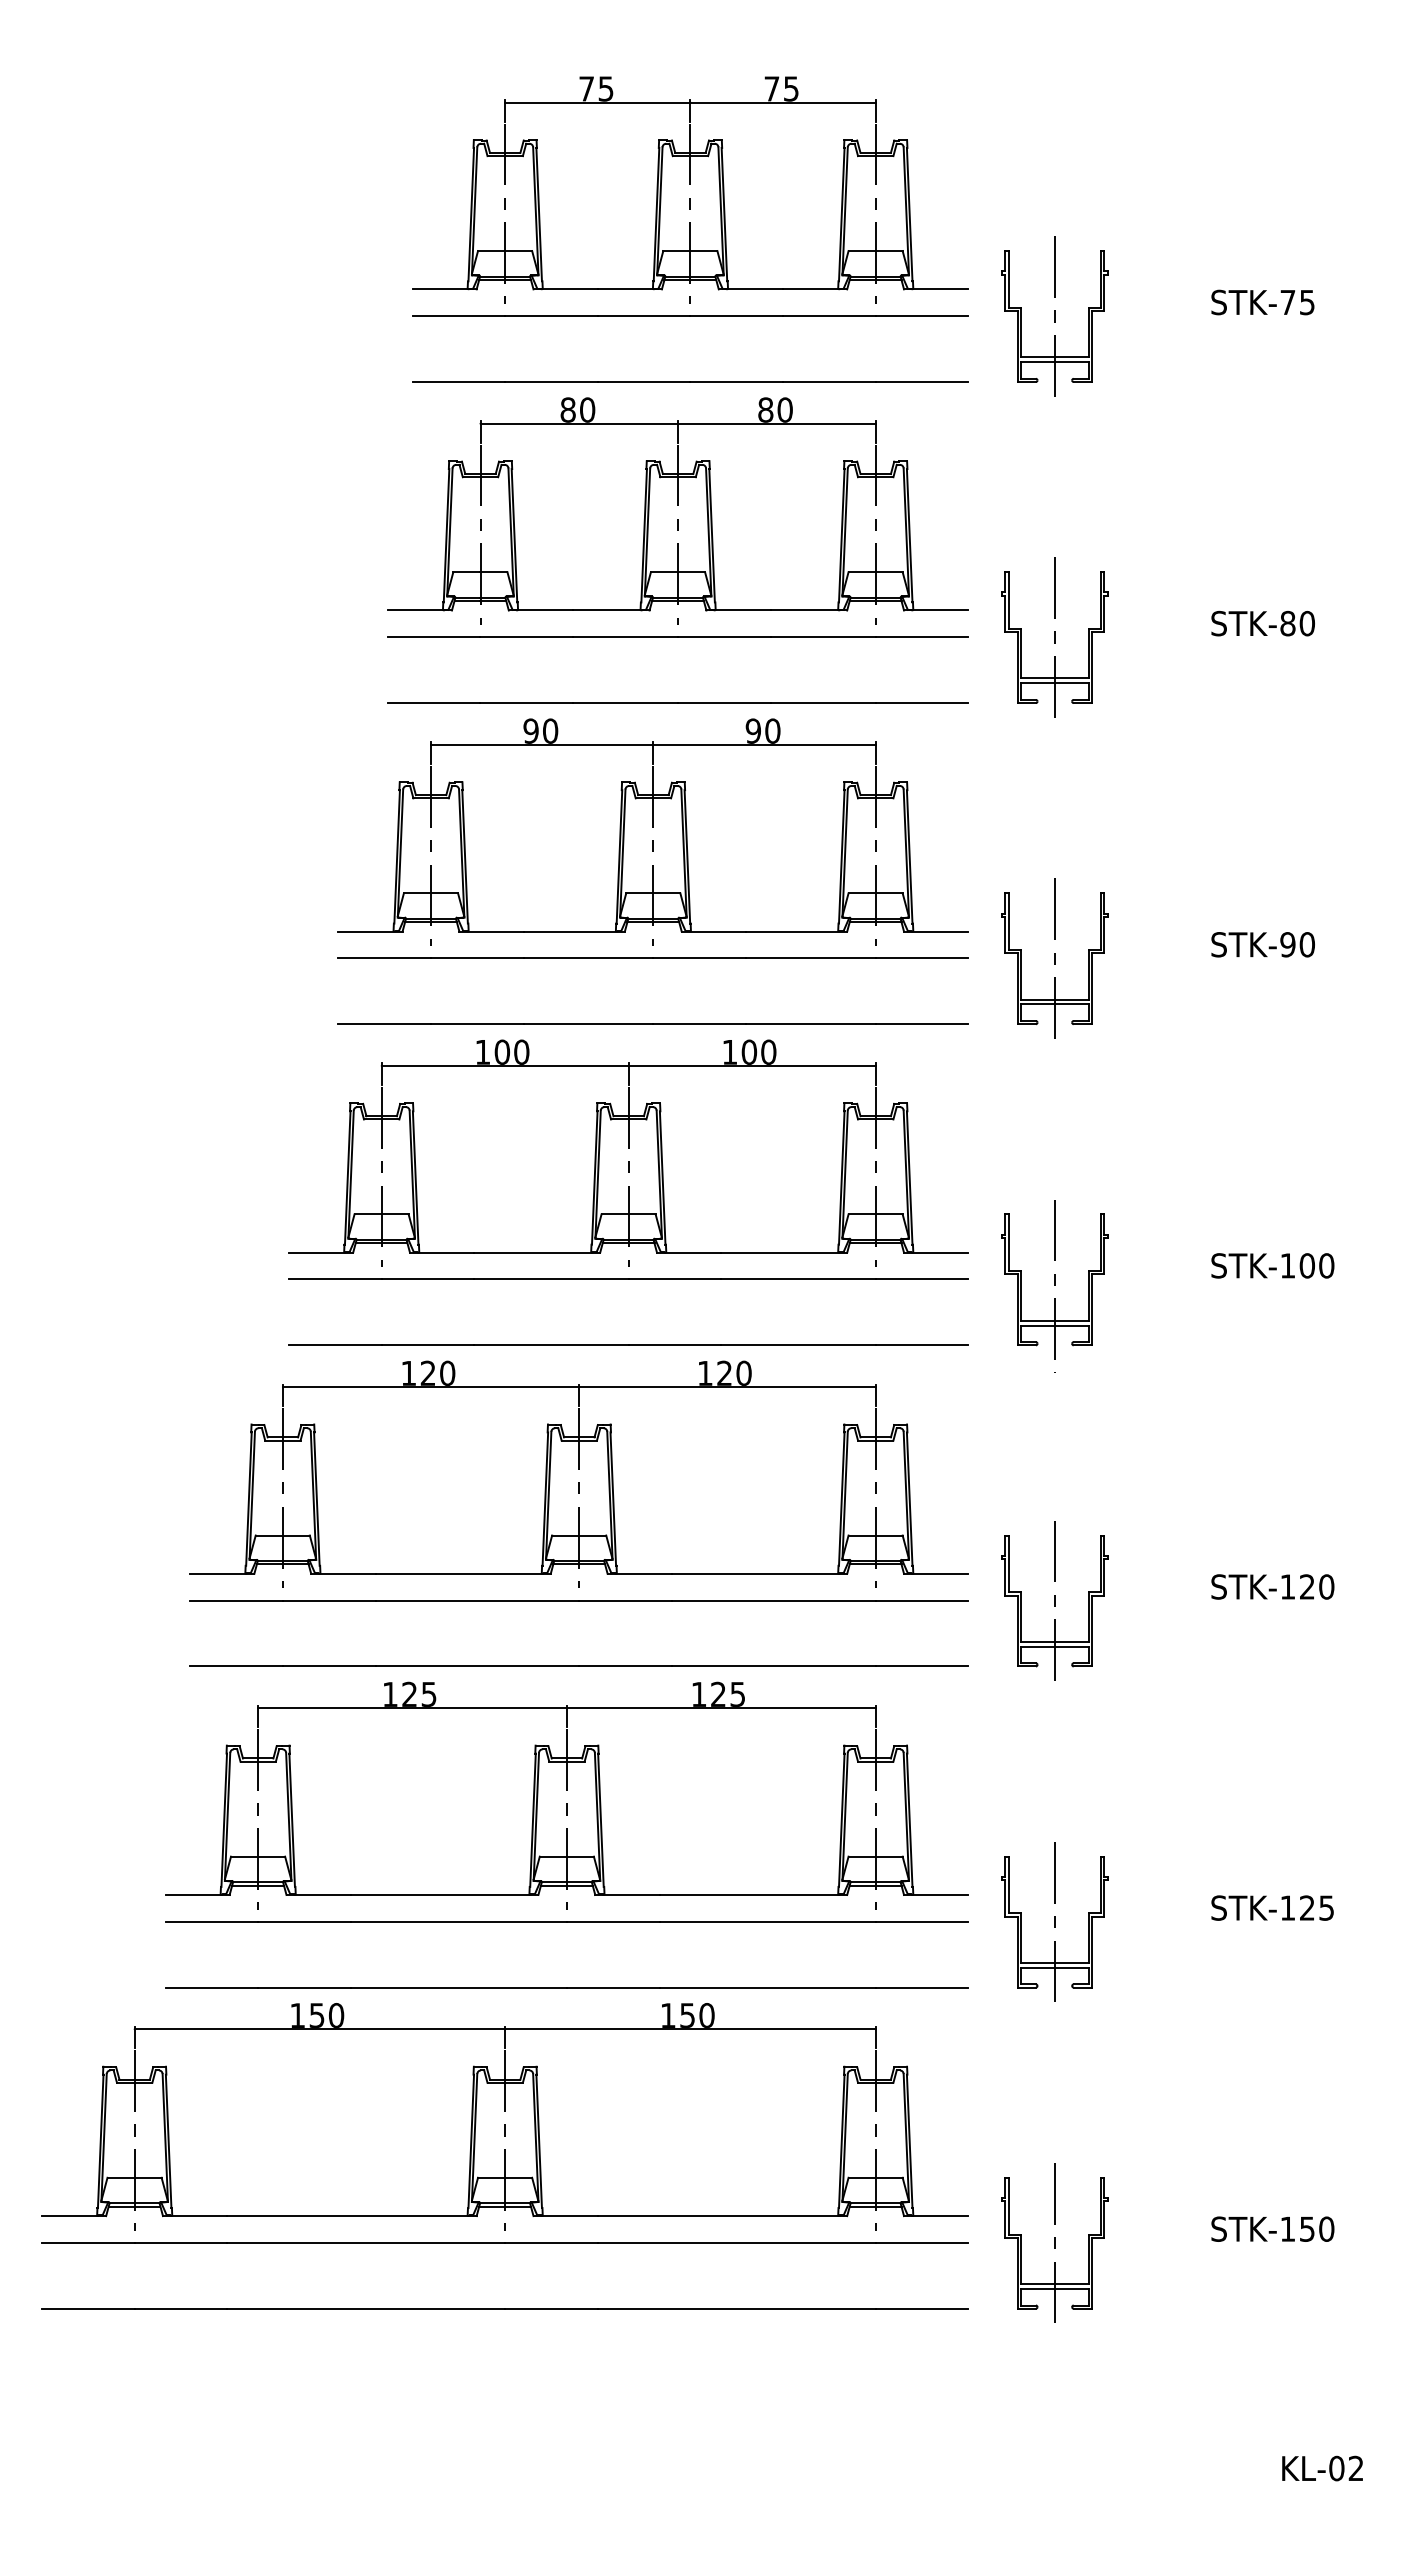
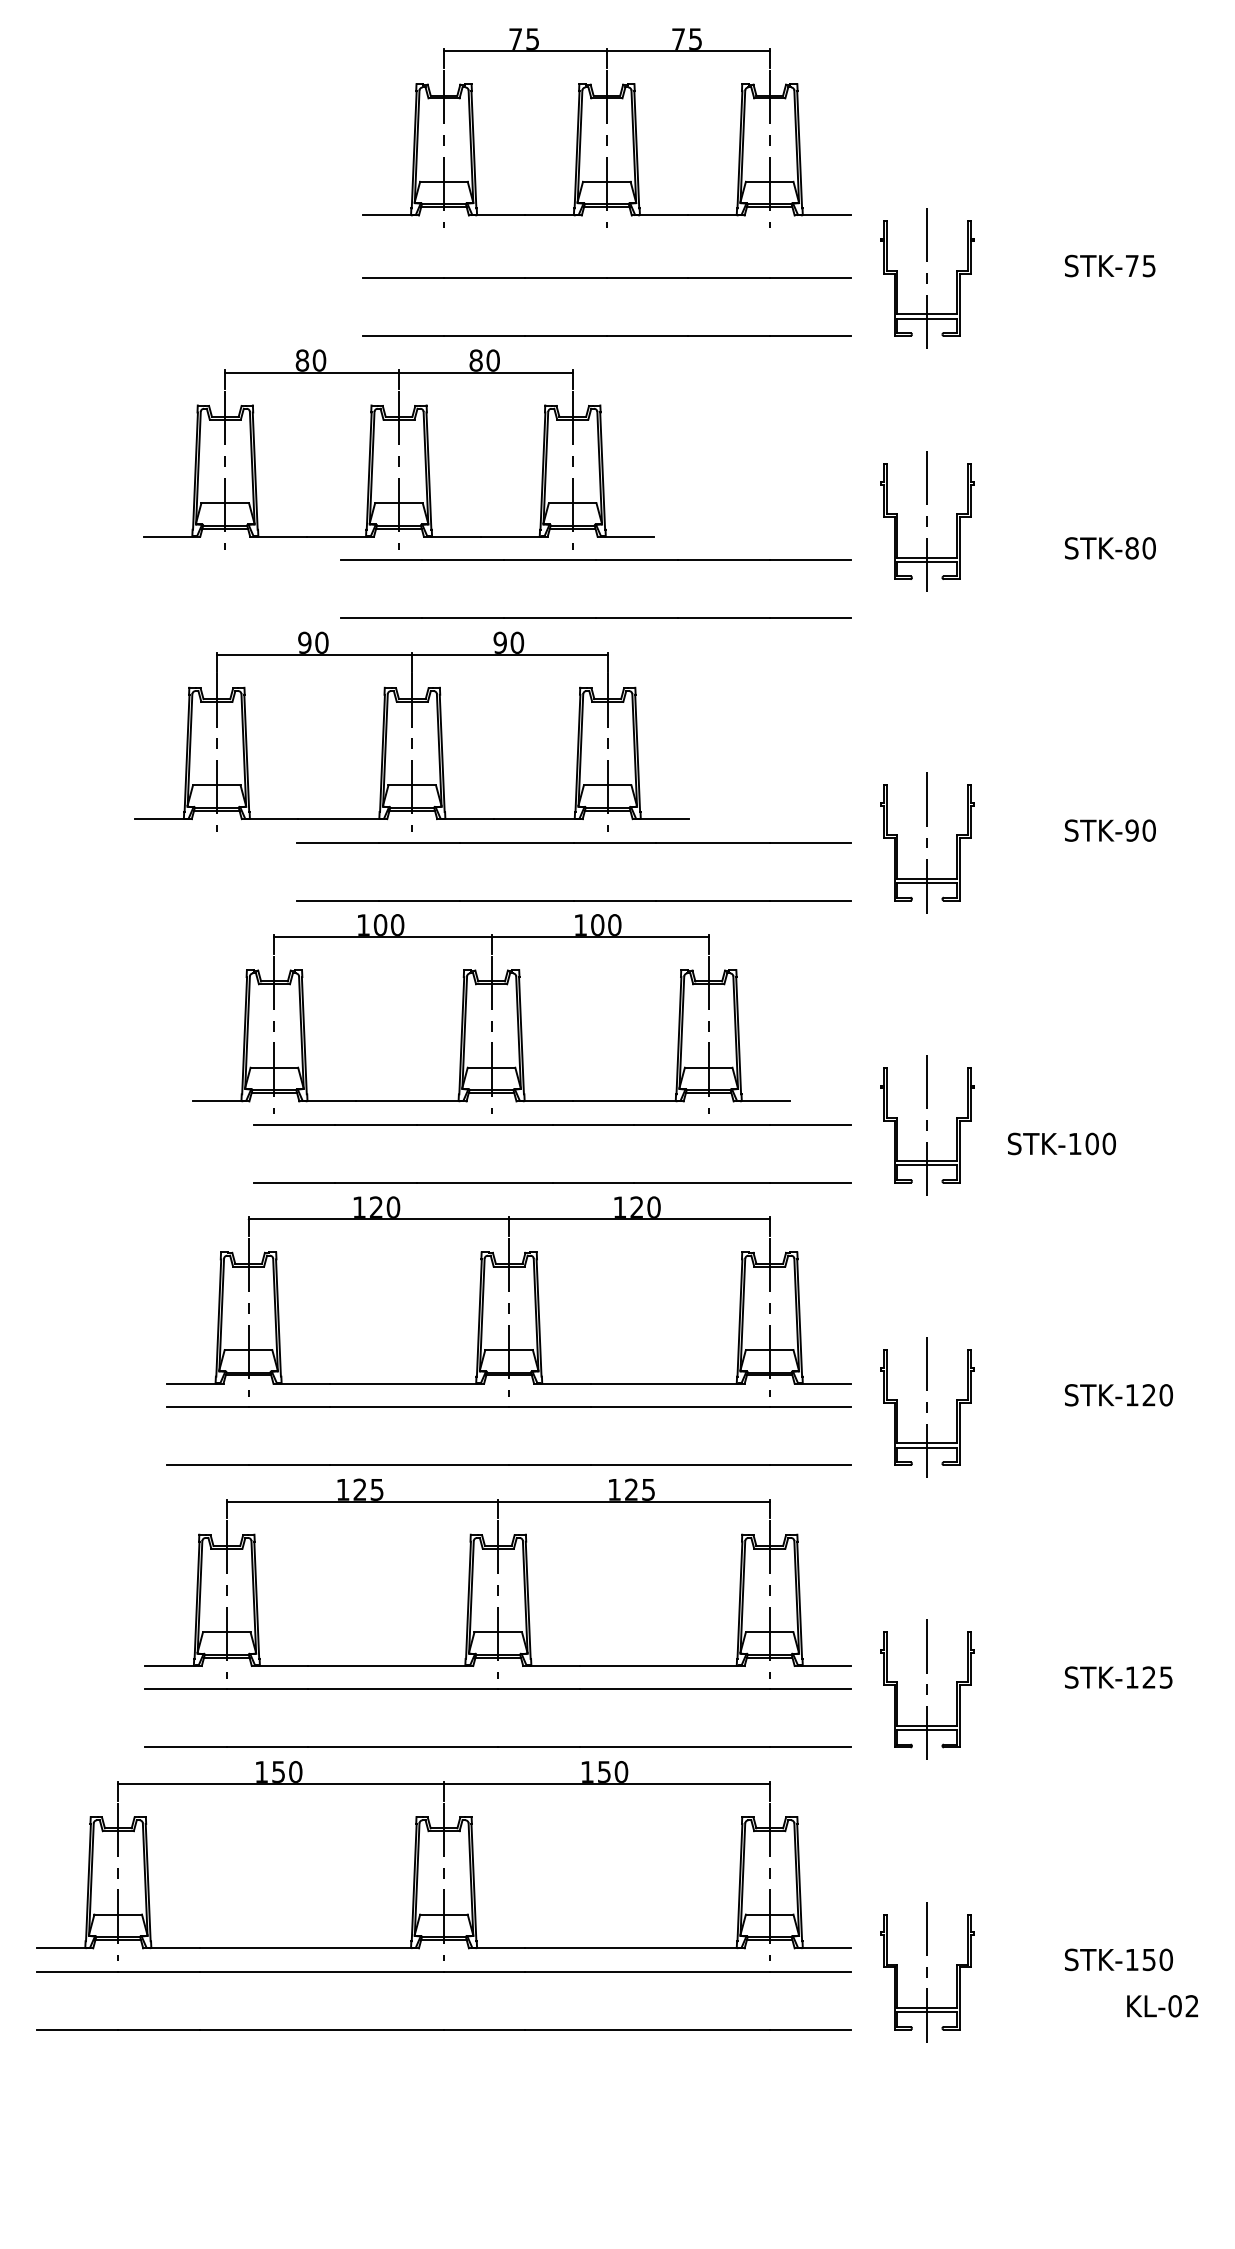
part: (689, 189) -> (606, 127), moved
part: (677, 511) -> (398, 449), moved
part: (1055, 637) -> (927, 521), moved
part: (652, 831) -> (411, 731), moved
part: (628, 1152) -> (491, 1013), moved
text: (1272, 1265) -> (1061, 1143), moved
text: (1322, 2468) -> (1162, 2006), moved

